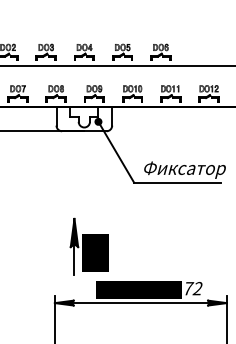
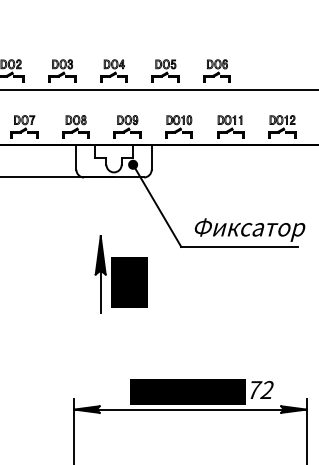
part: (88, 246) -> (119, 273), moved

